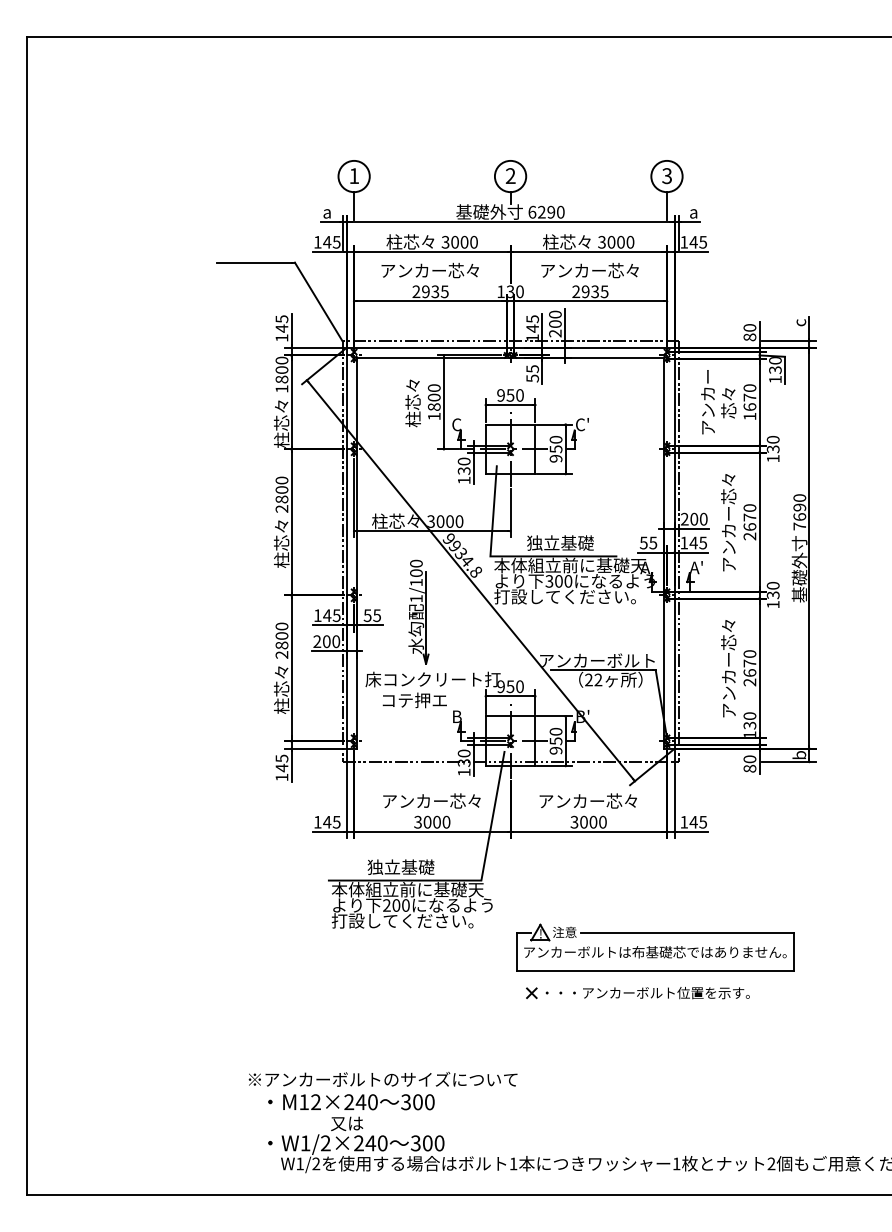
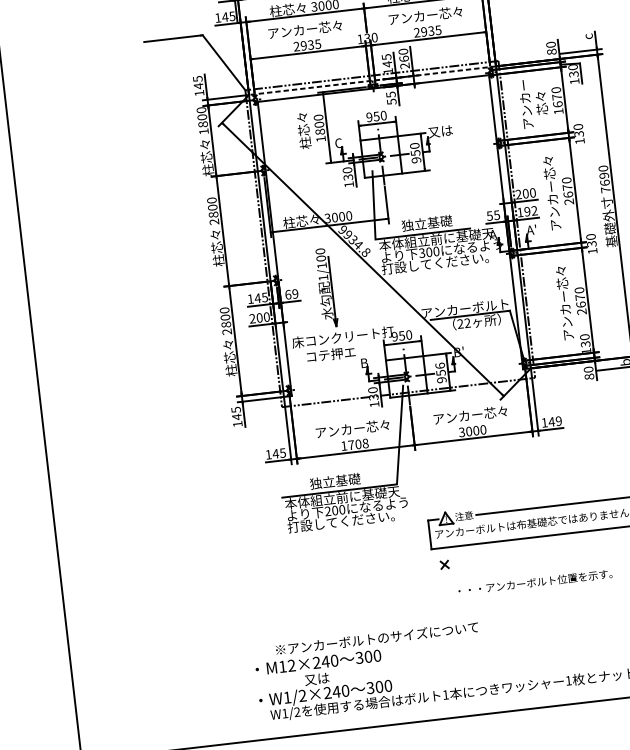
text: (555, 323) -> (404, 58), 200 -> 260
line: (510, 347) -> (372, 80), solid -> dashed
text: (591, 425) -> (440, 132), C' -> 又は
text: (698, 542) -> (530, 210), 145 -> 192
text: (371, 615) -> (291, 294), 55 -> 69
text: (555, 731) -> (439, 365), 950 -> 956
text: (432, 821) -> (354, 444), 3000 -> 1708
text: (702, 821) -> (558, 420), 145 -> 149
text: (647, 993) -> (535, 582), moved
text: (382, 1078) -> (376, 637), moved

